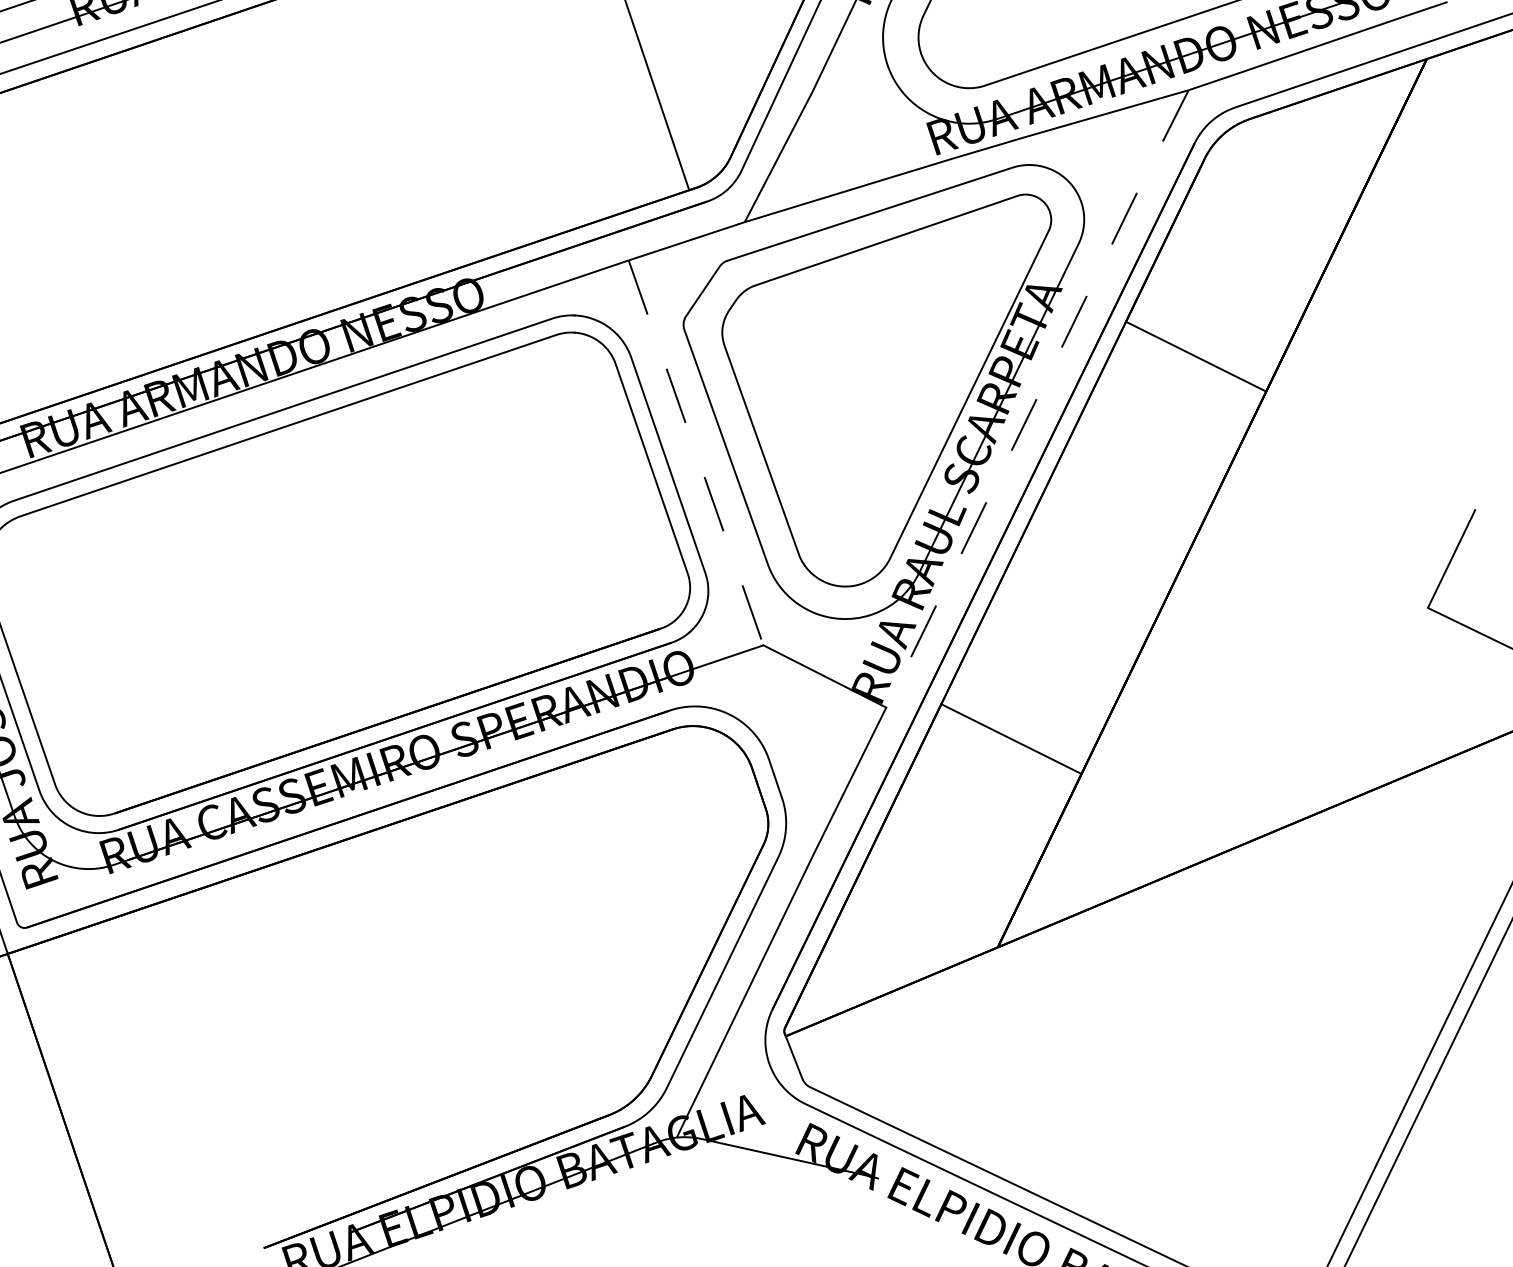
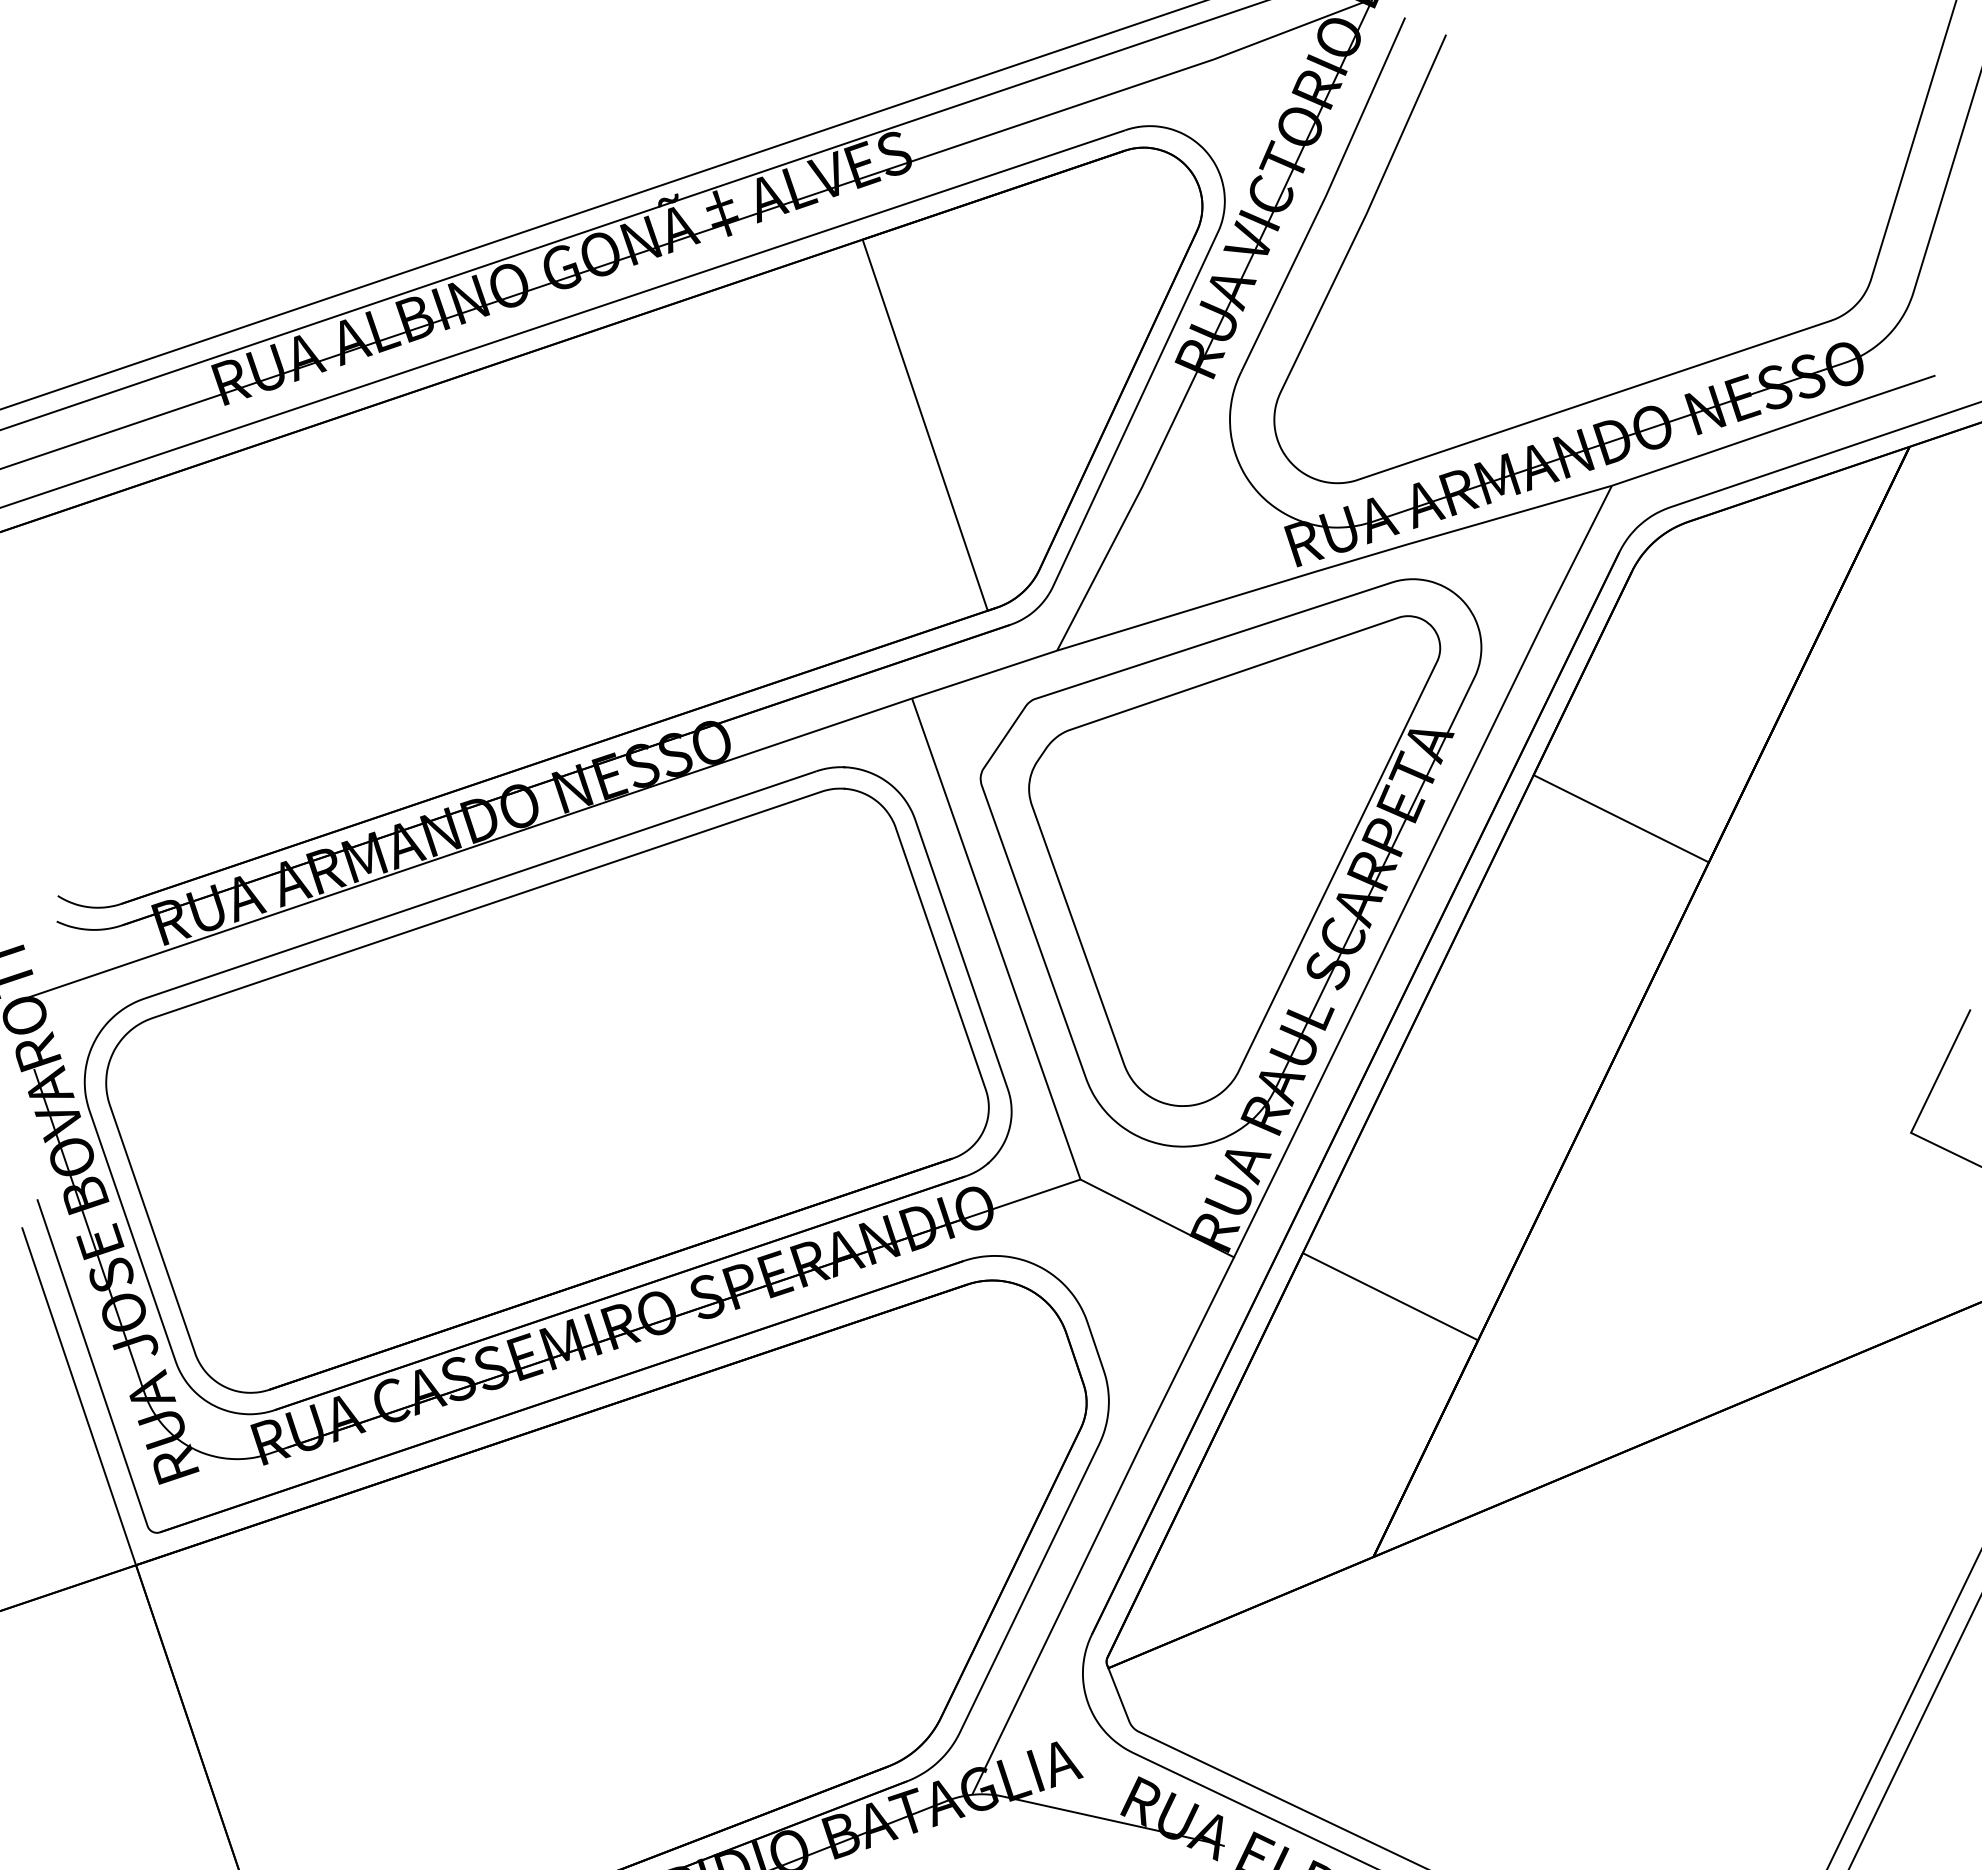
line: (1037, 398) -> (1422, 871), dashed -> solid
line: (696, 453) -> (996, 939), dashed -> solid

